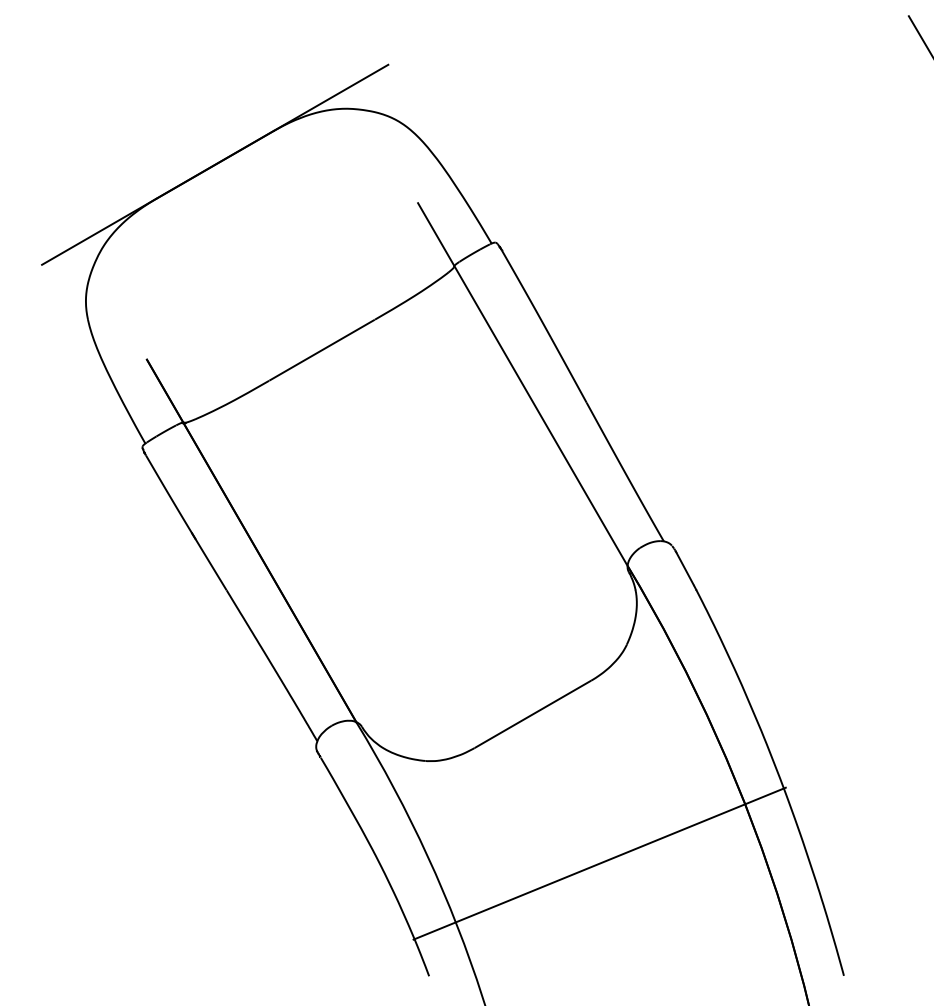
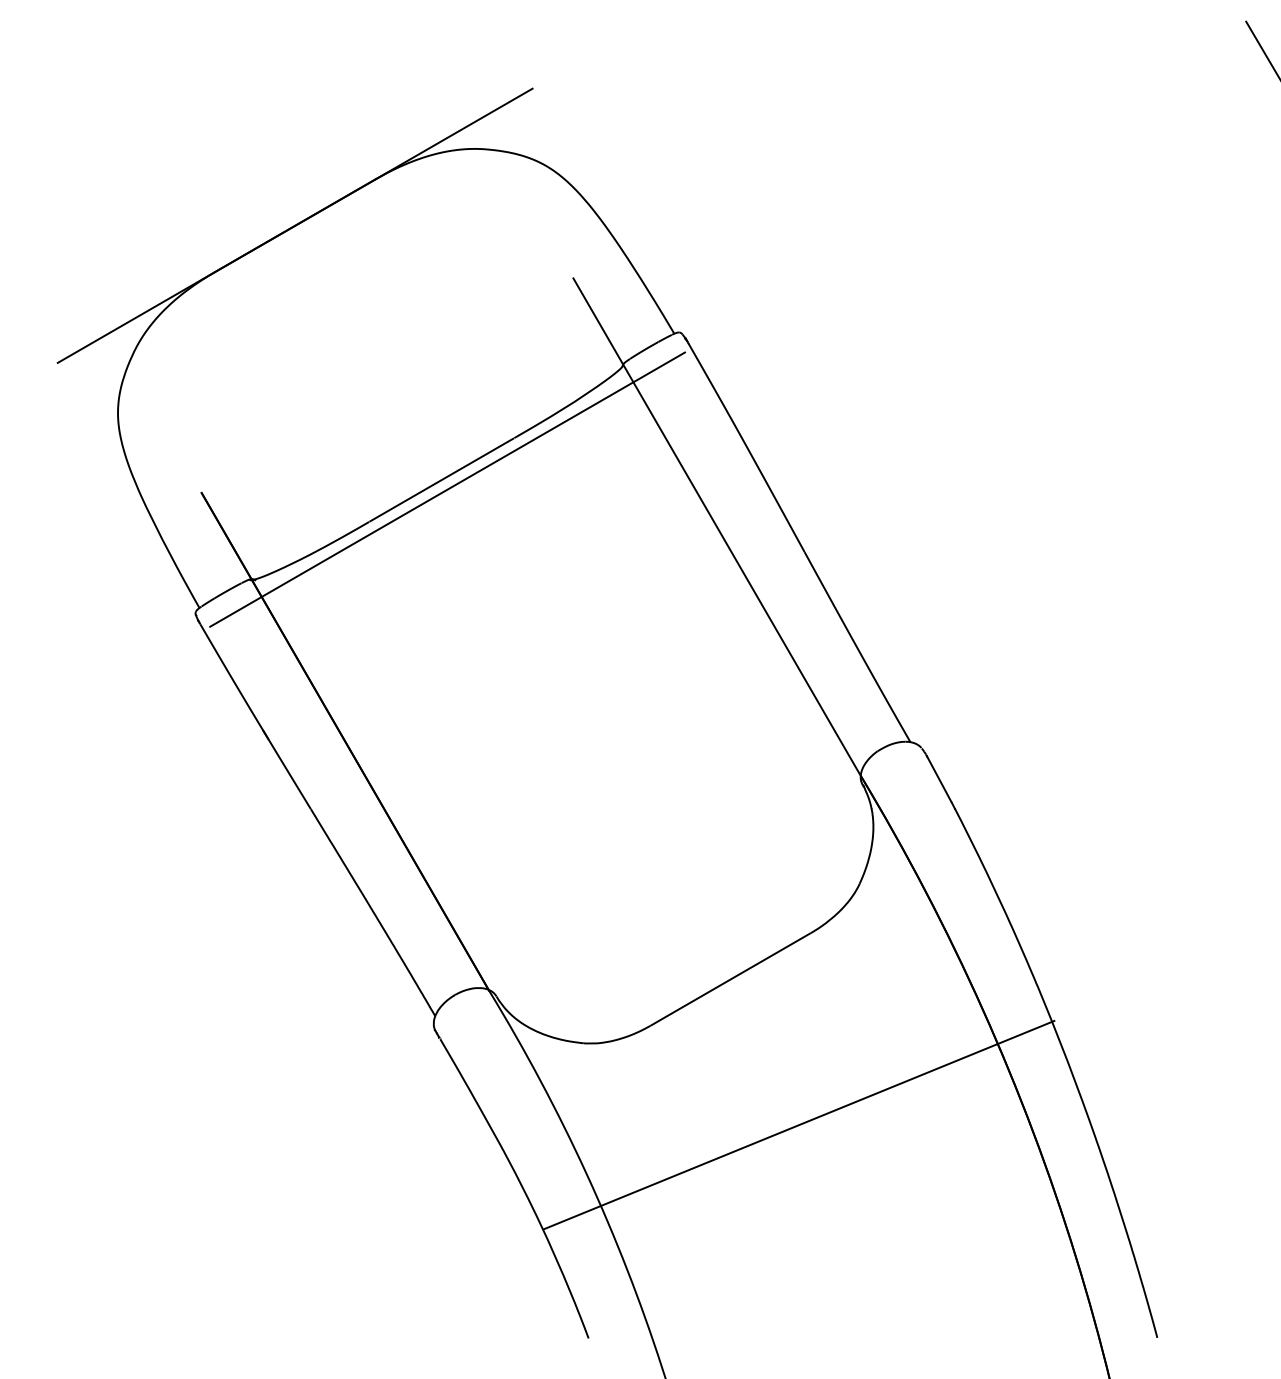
line: (326, 357) -> (447, 489), added
line: (599, 863) -> (798, 1124), moved

